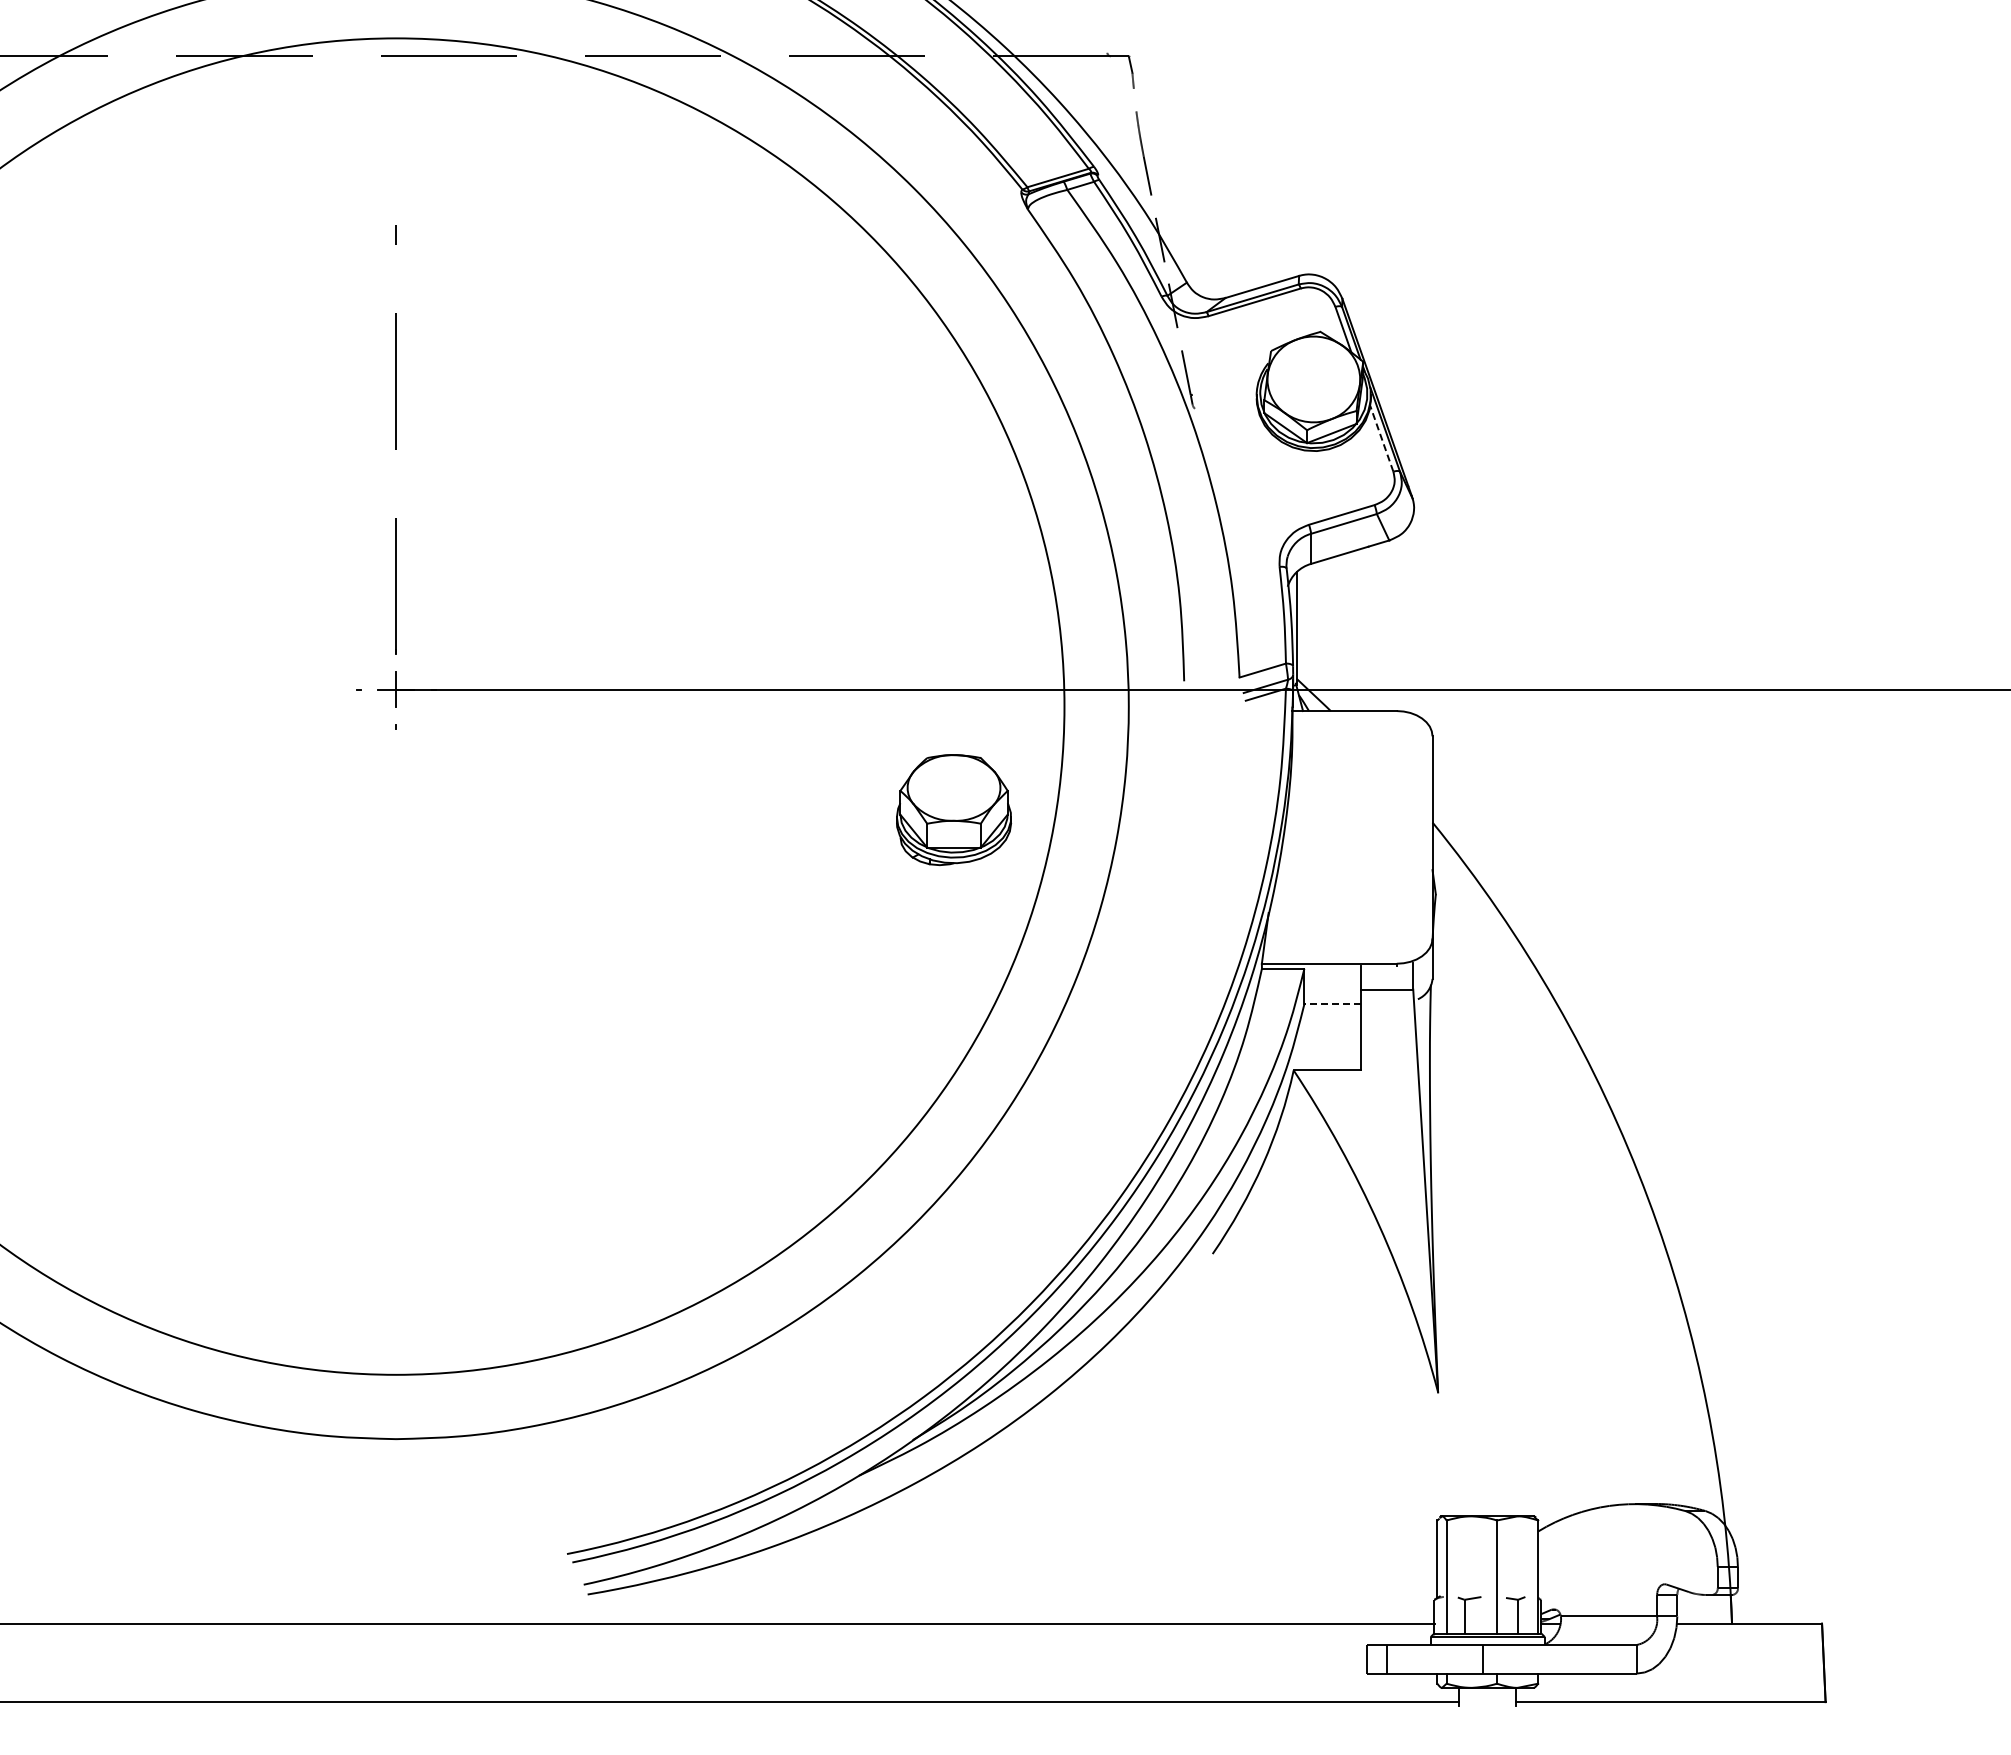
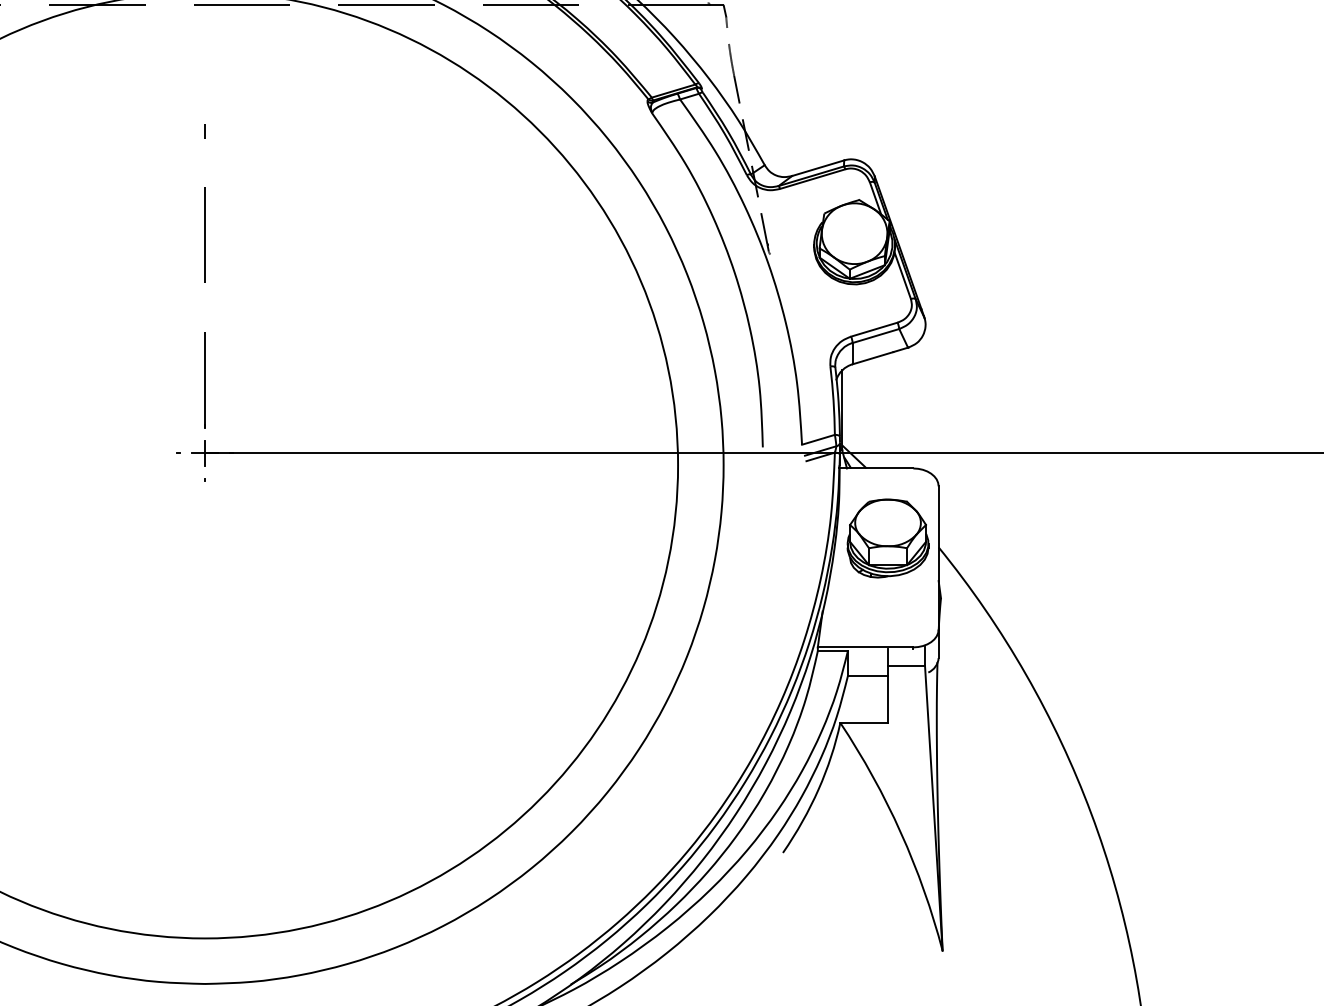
line: (1381, 438) -> (902, 275), dashed -> solid
part: (954, 810) -> (888, 538), moved
line: (1332, 1004) -> (867, 676), dashed -> solid

